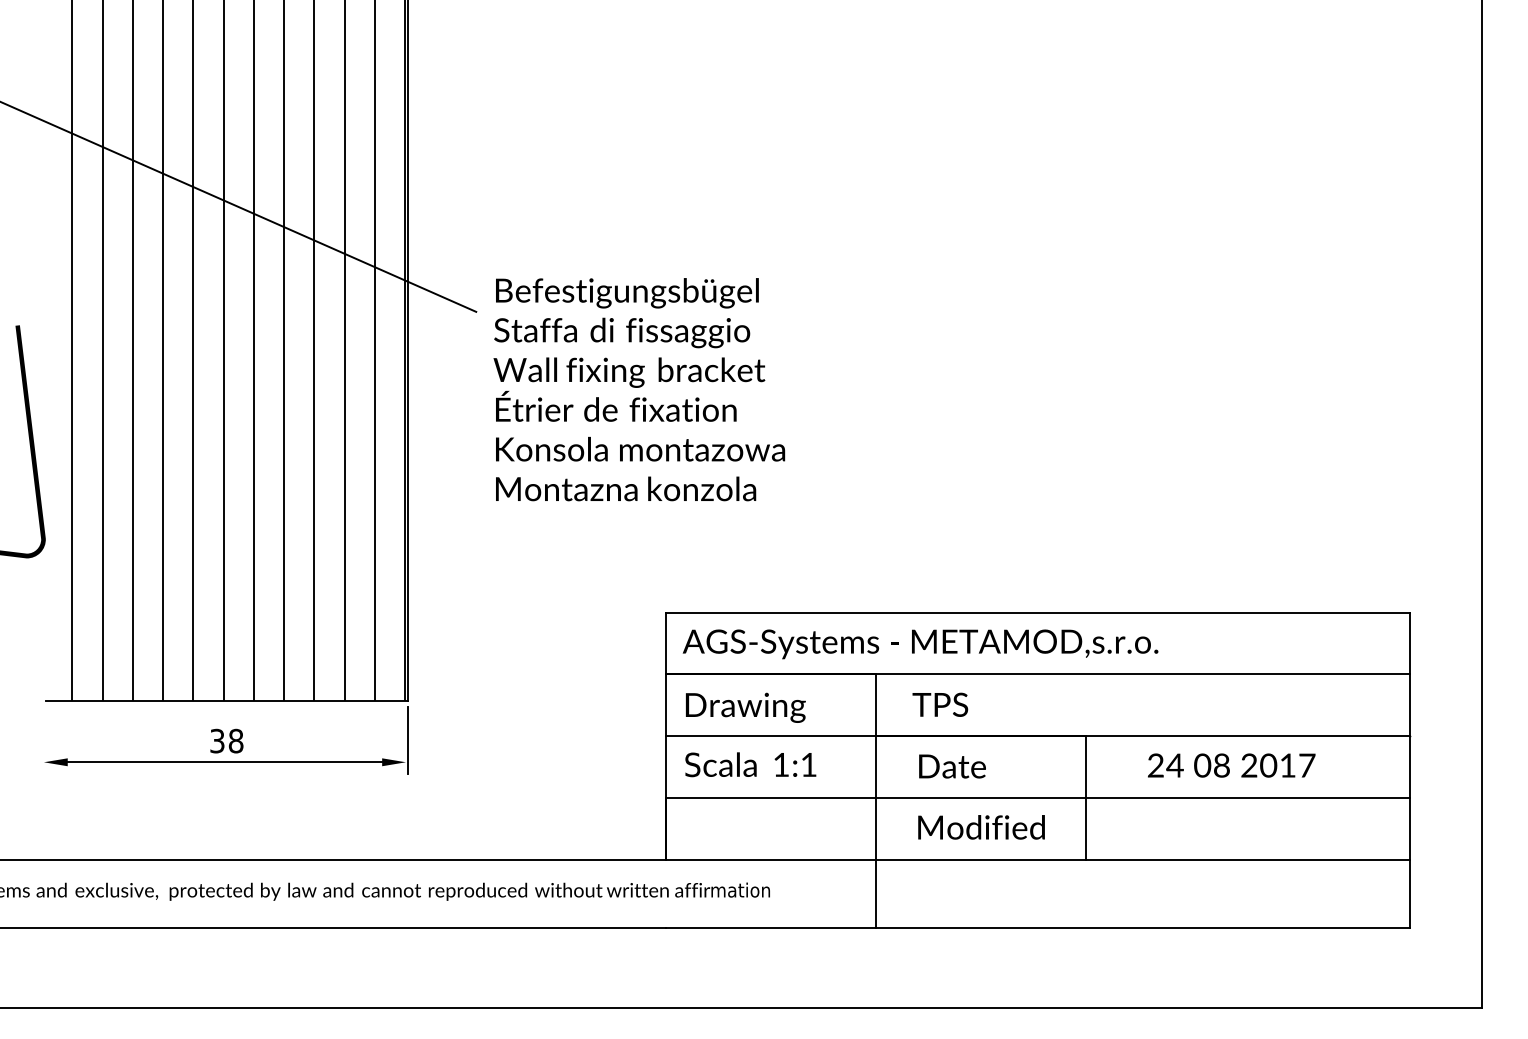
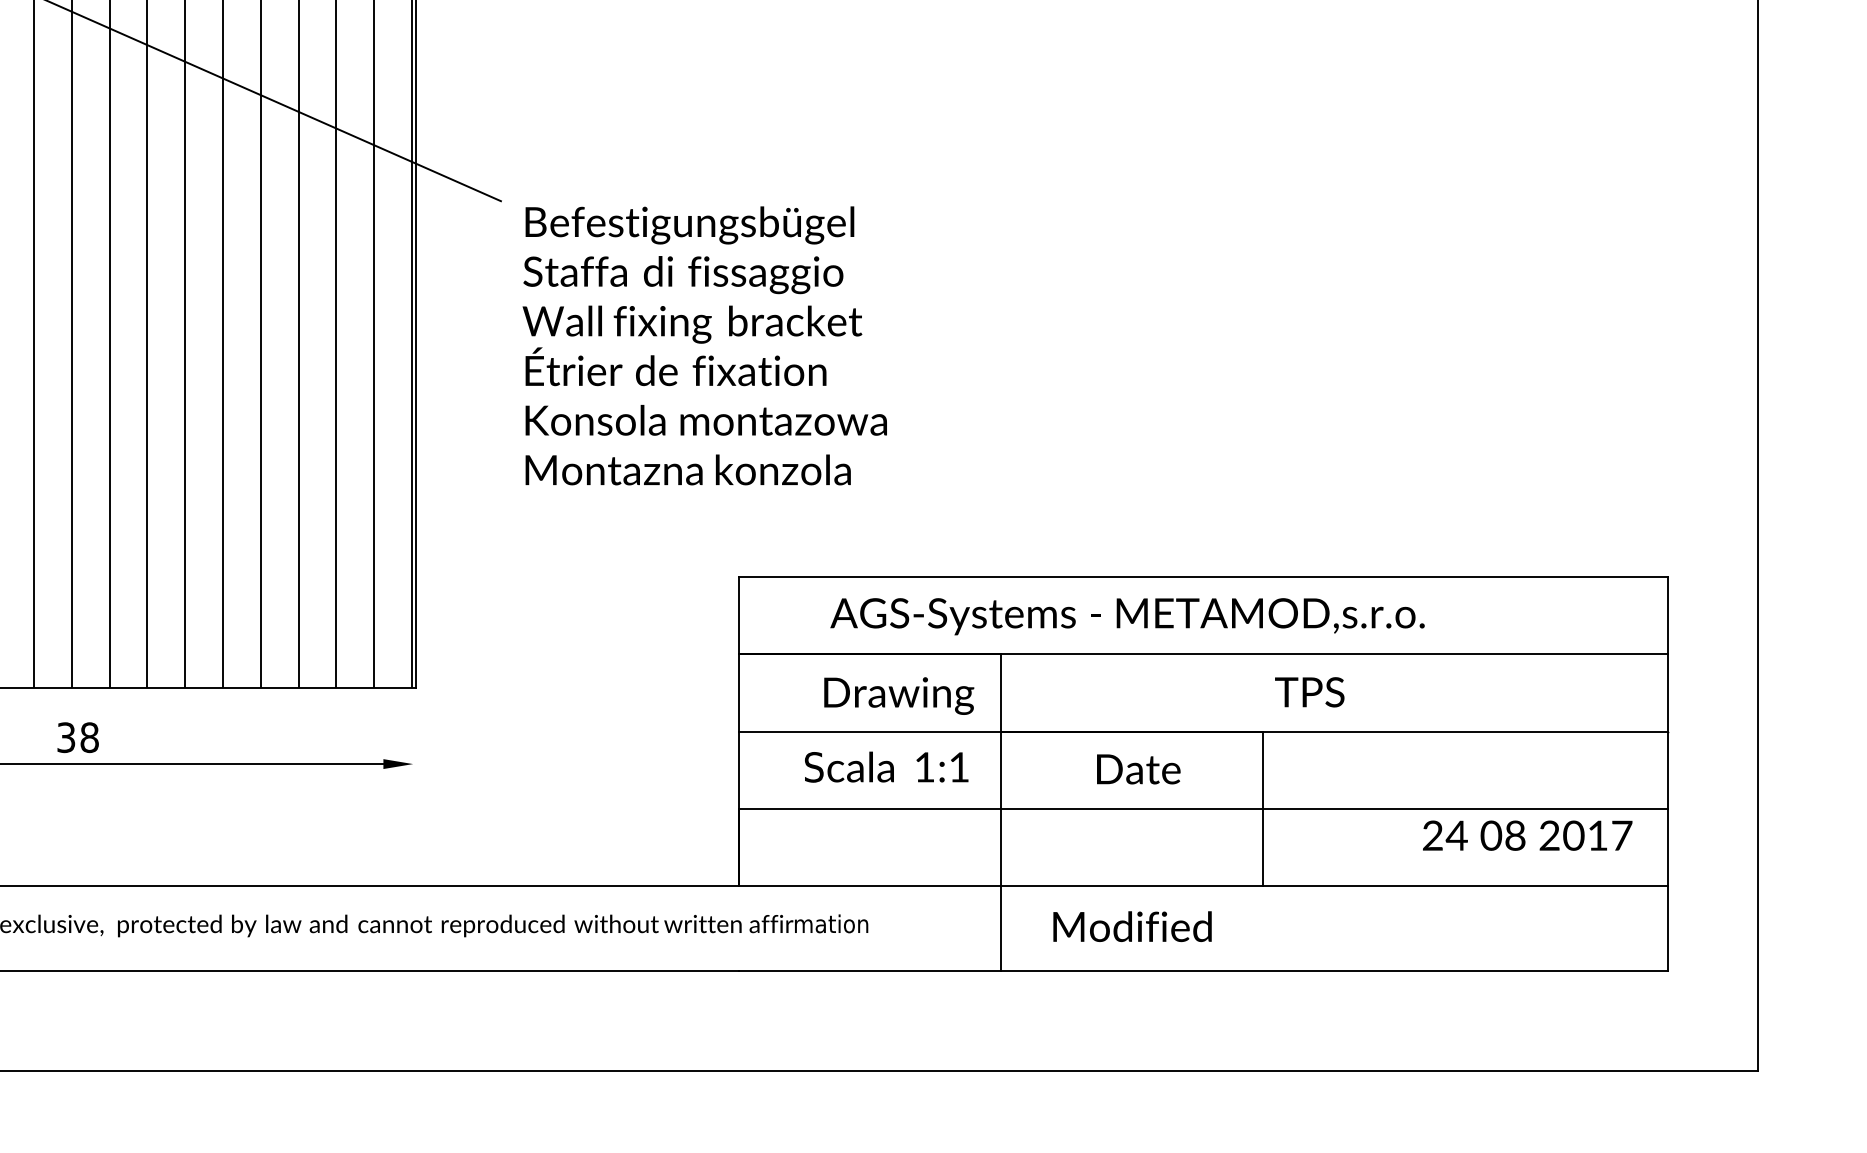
text: (639, 389) -> (705, 345), moved
text: (920, 644) -> (1127, 616), moved
text: (940, 704) -> (1309, 691), moved
text: (745, 707) -> (898, 695), moved
text: (226, 740) -> (77, 736), moved
line: (407, 740) -> (415, 736), removed
text: (750, 764) -> (886, 766), moved
text: (1231, 765) -> (1527, 835), moved
text: (952, 766) -> (1138, 769), moved
text: (981, 827) -> (1132, 926), moved

